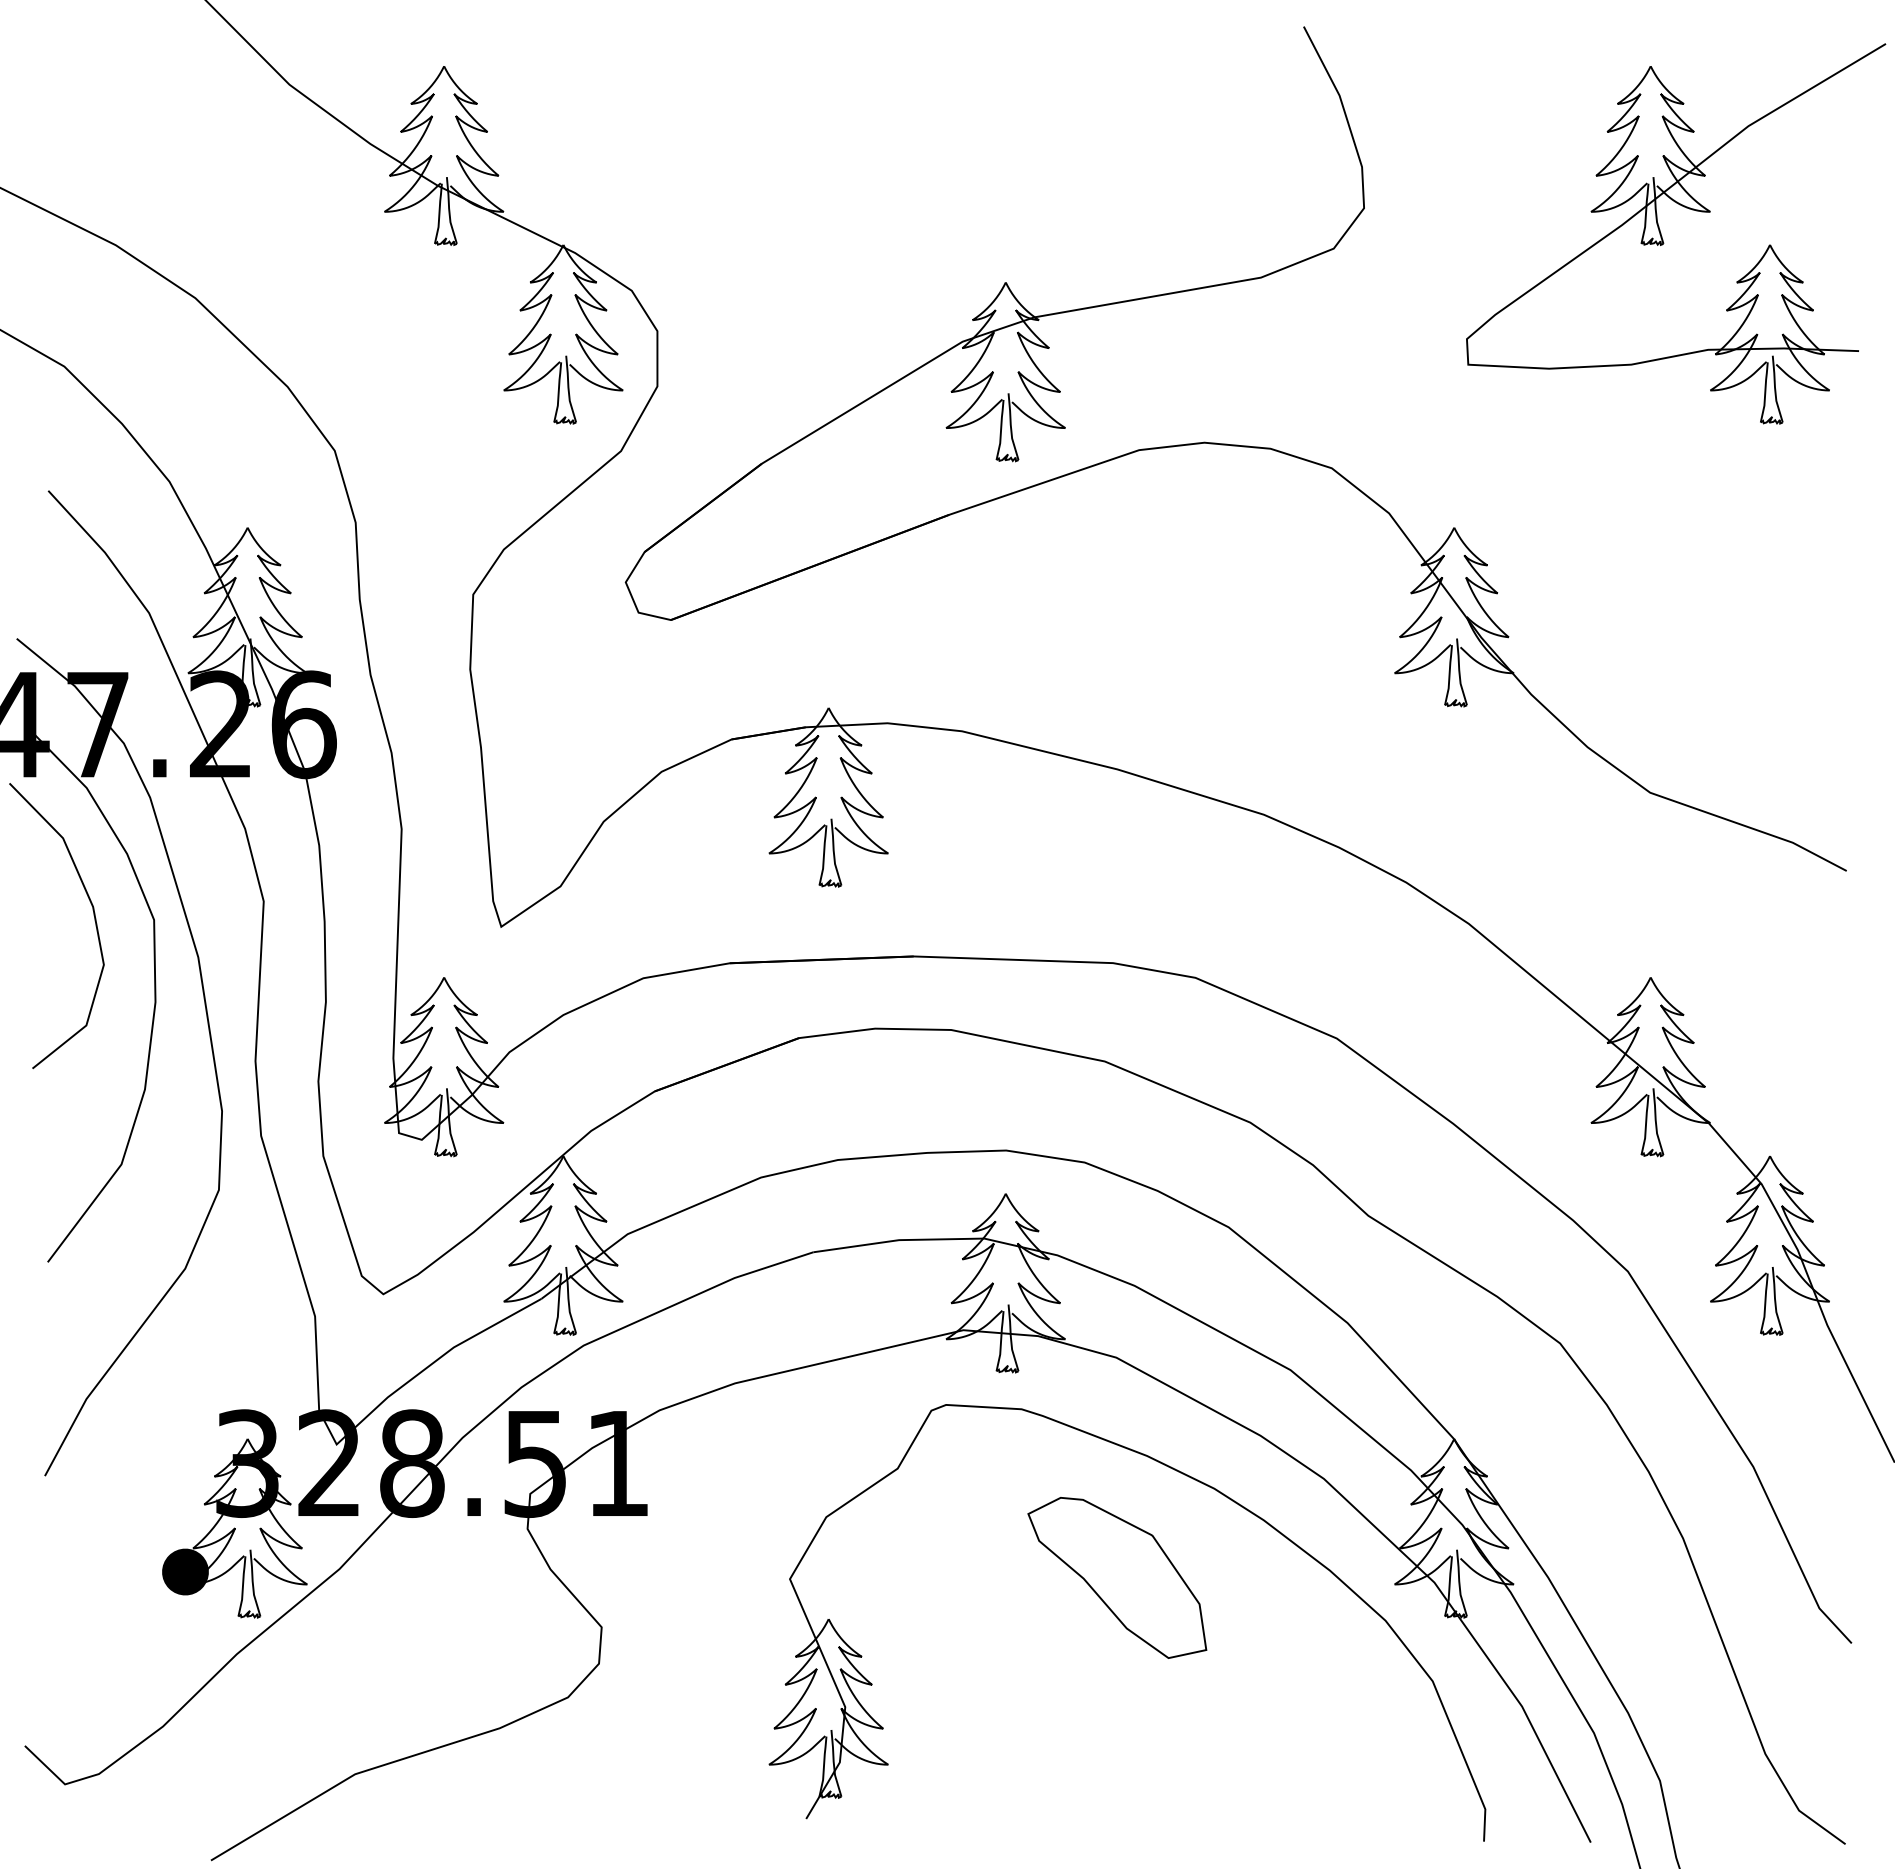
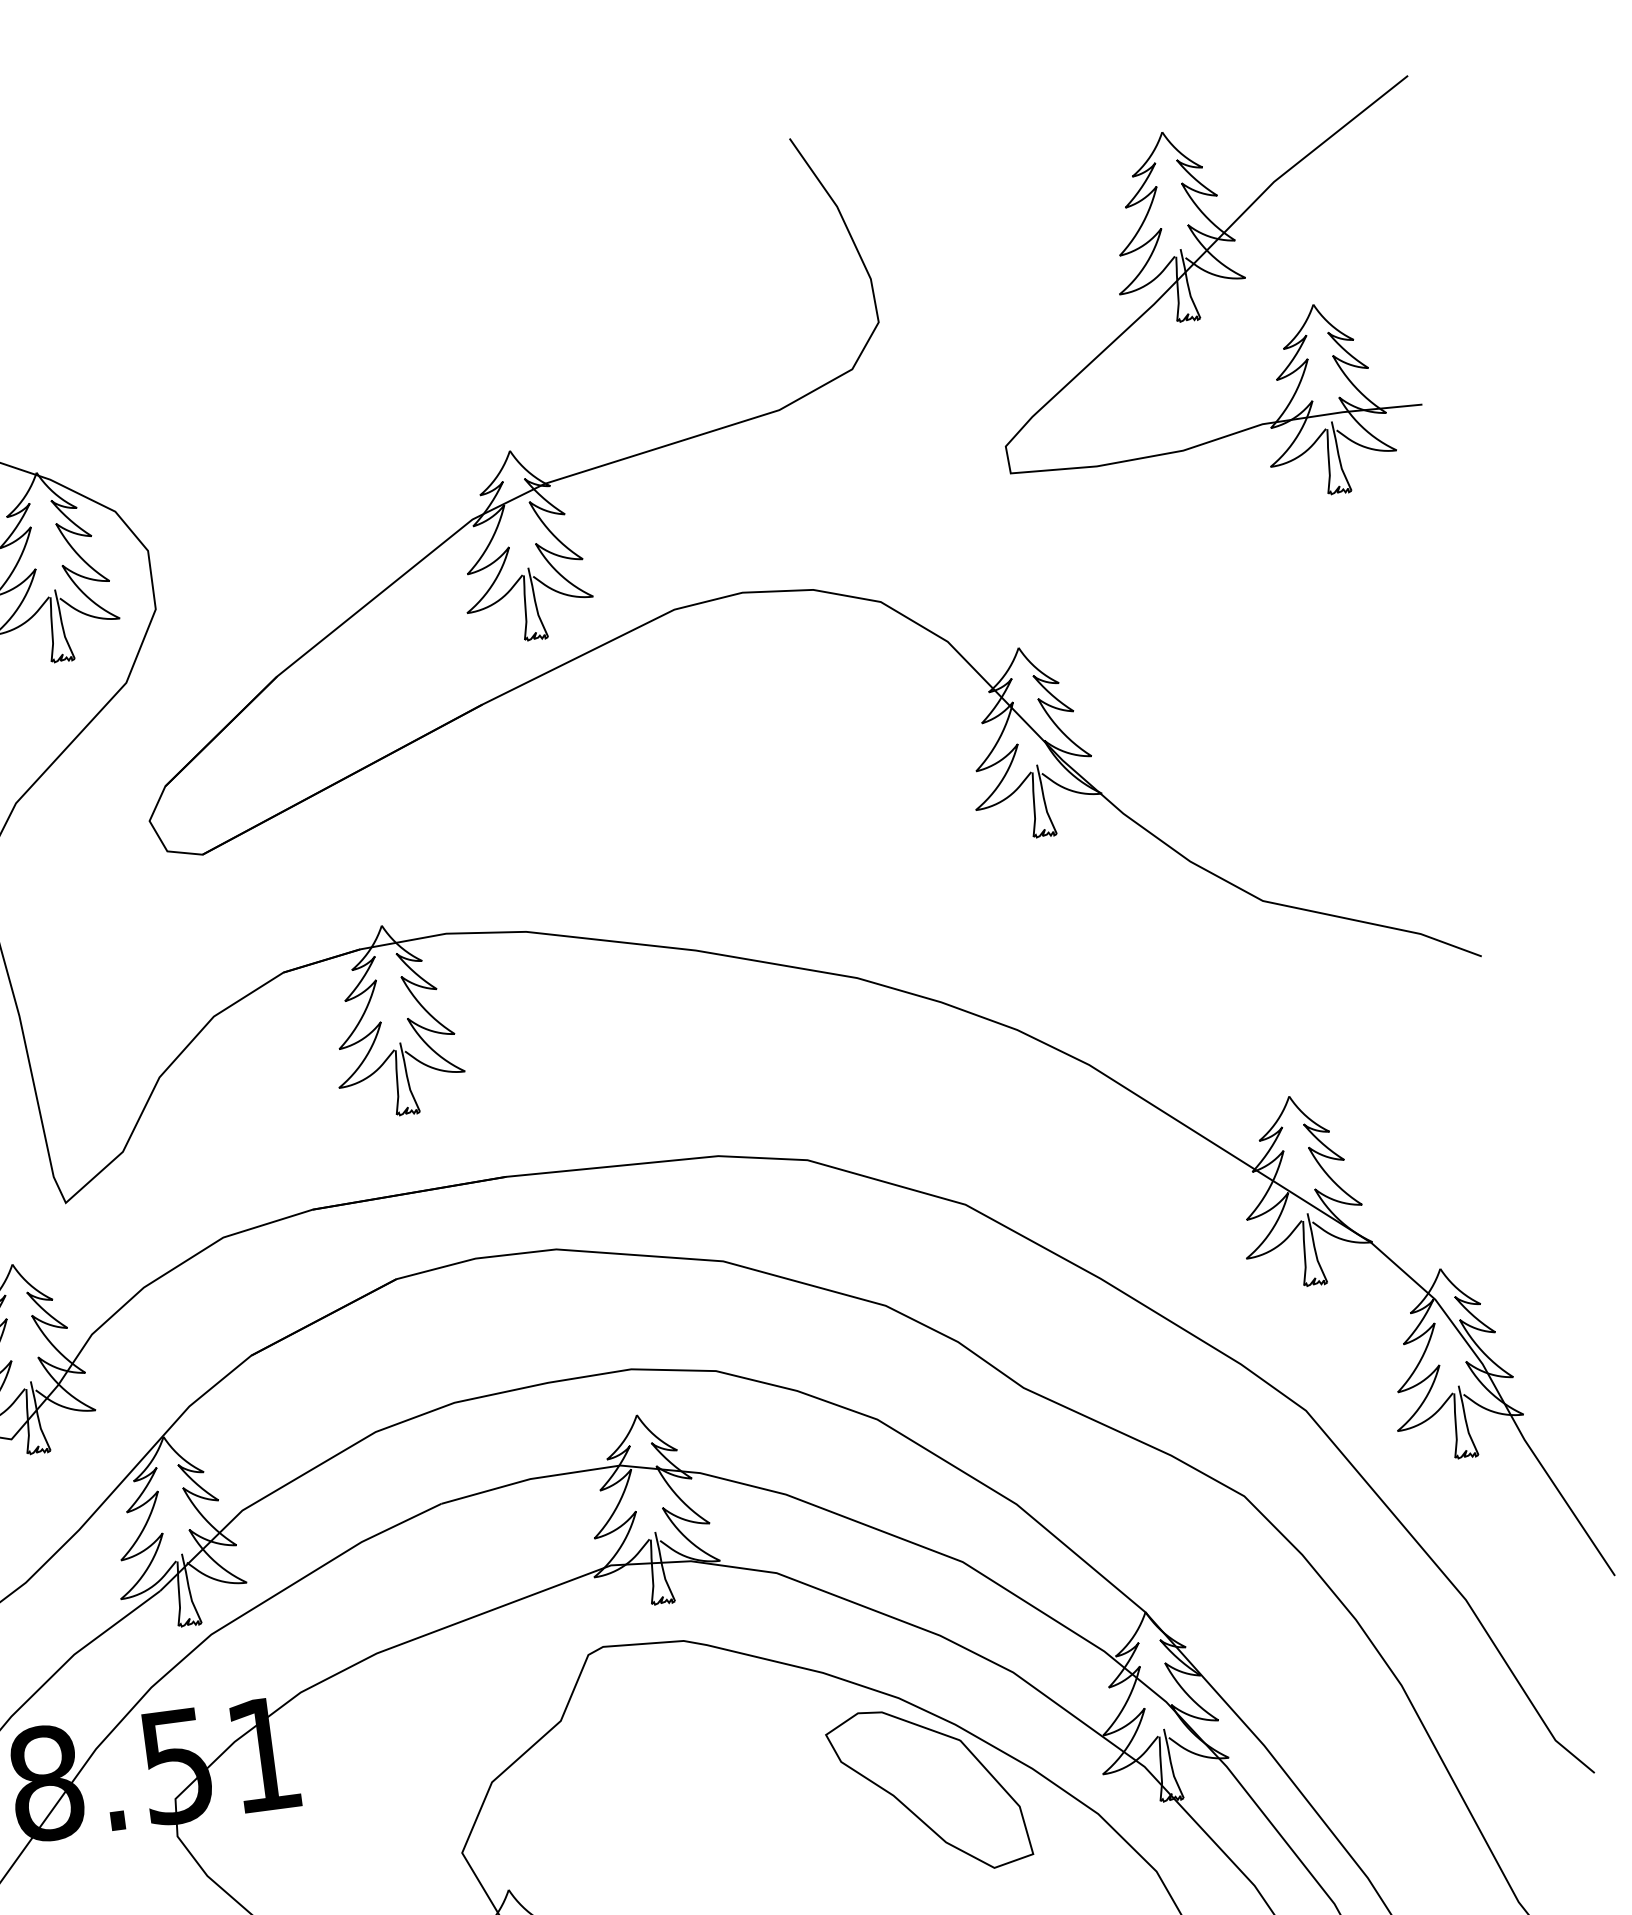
part: (1117, 1577) -> (929, 1789), moved

